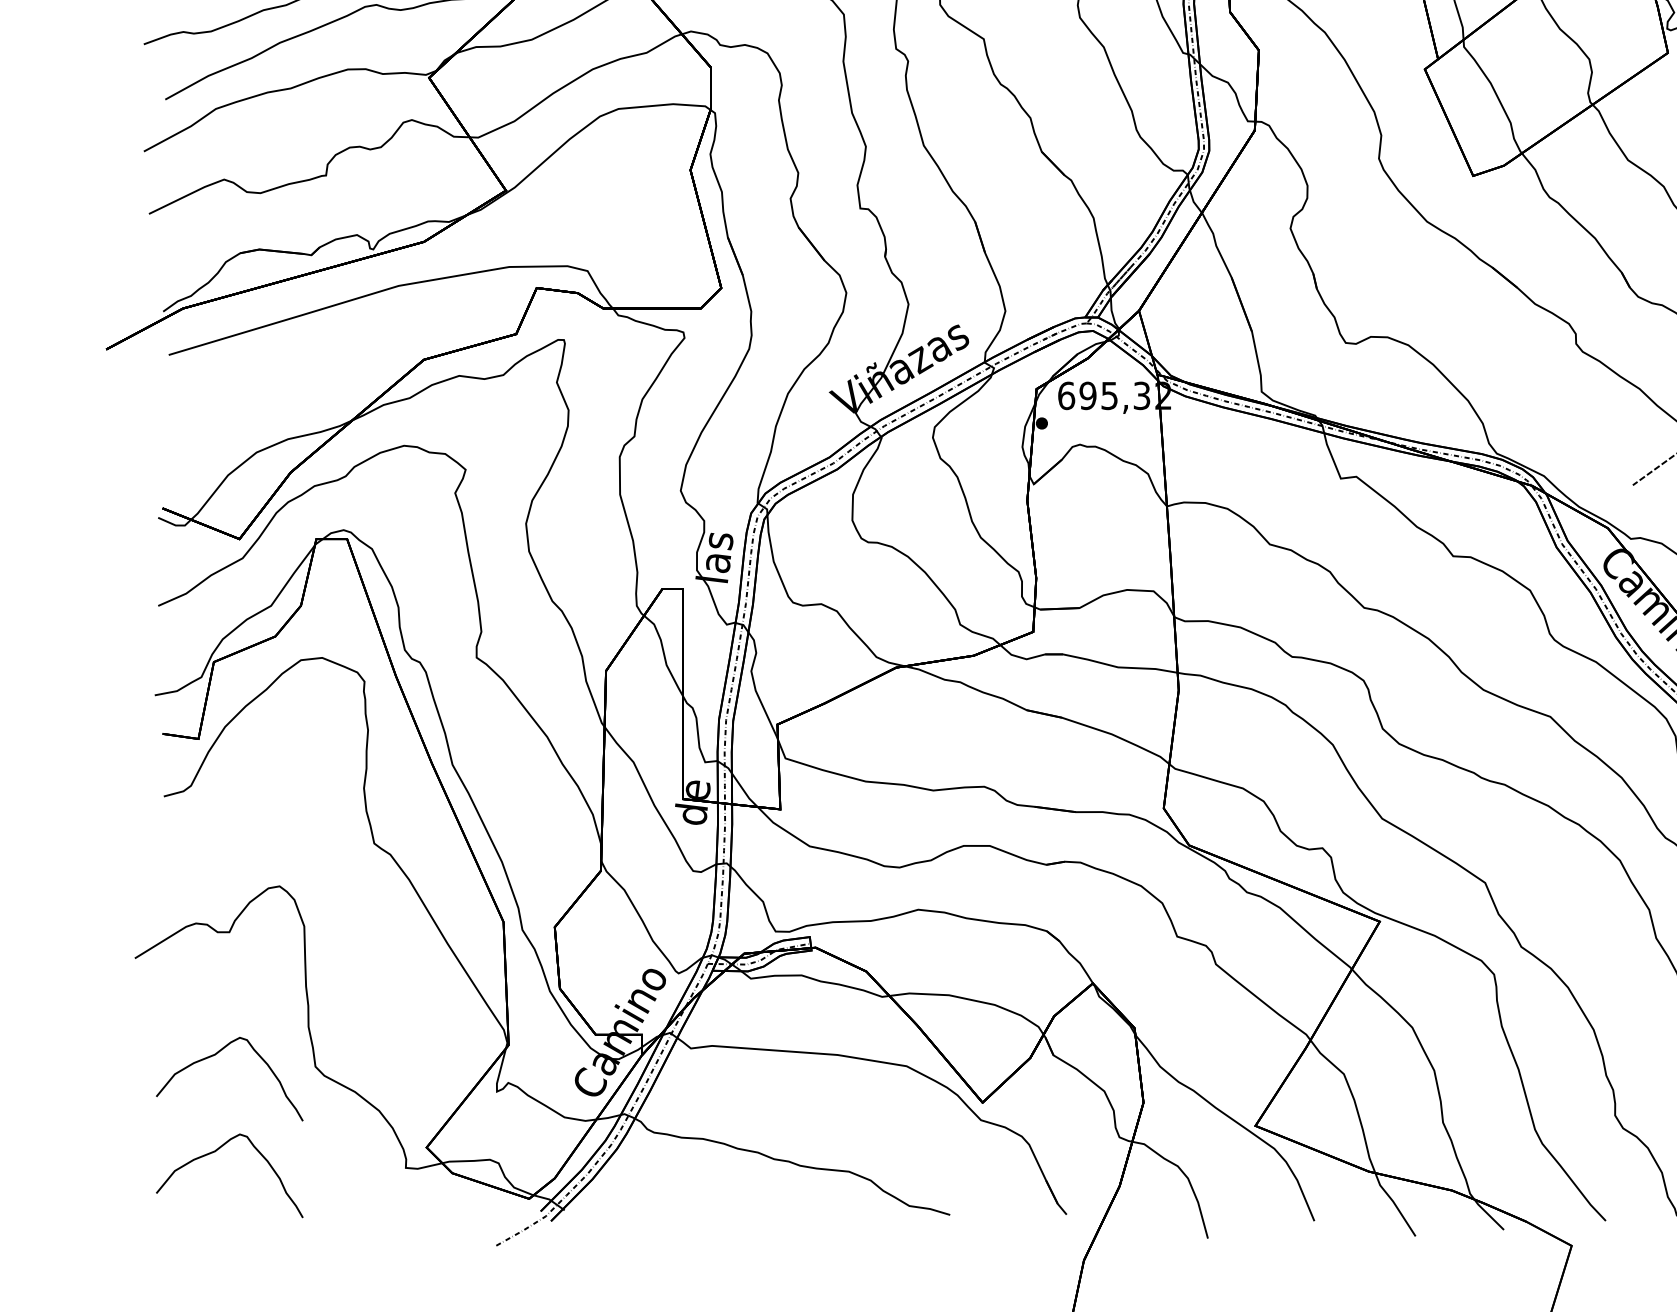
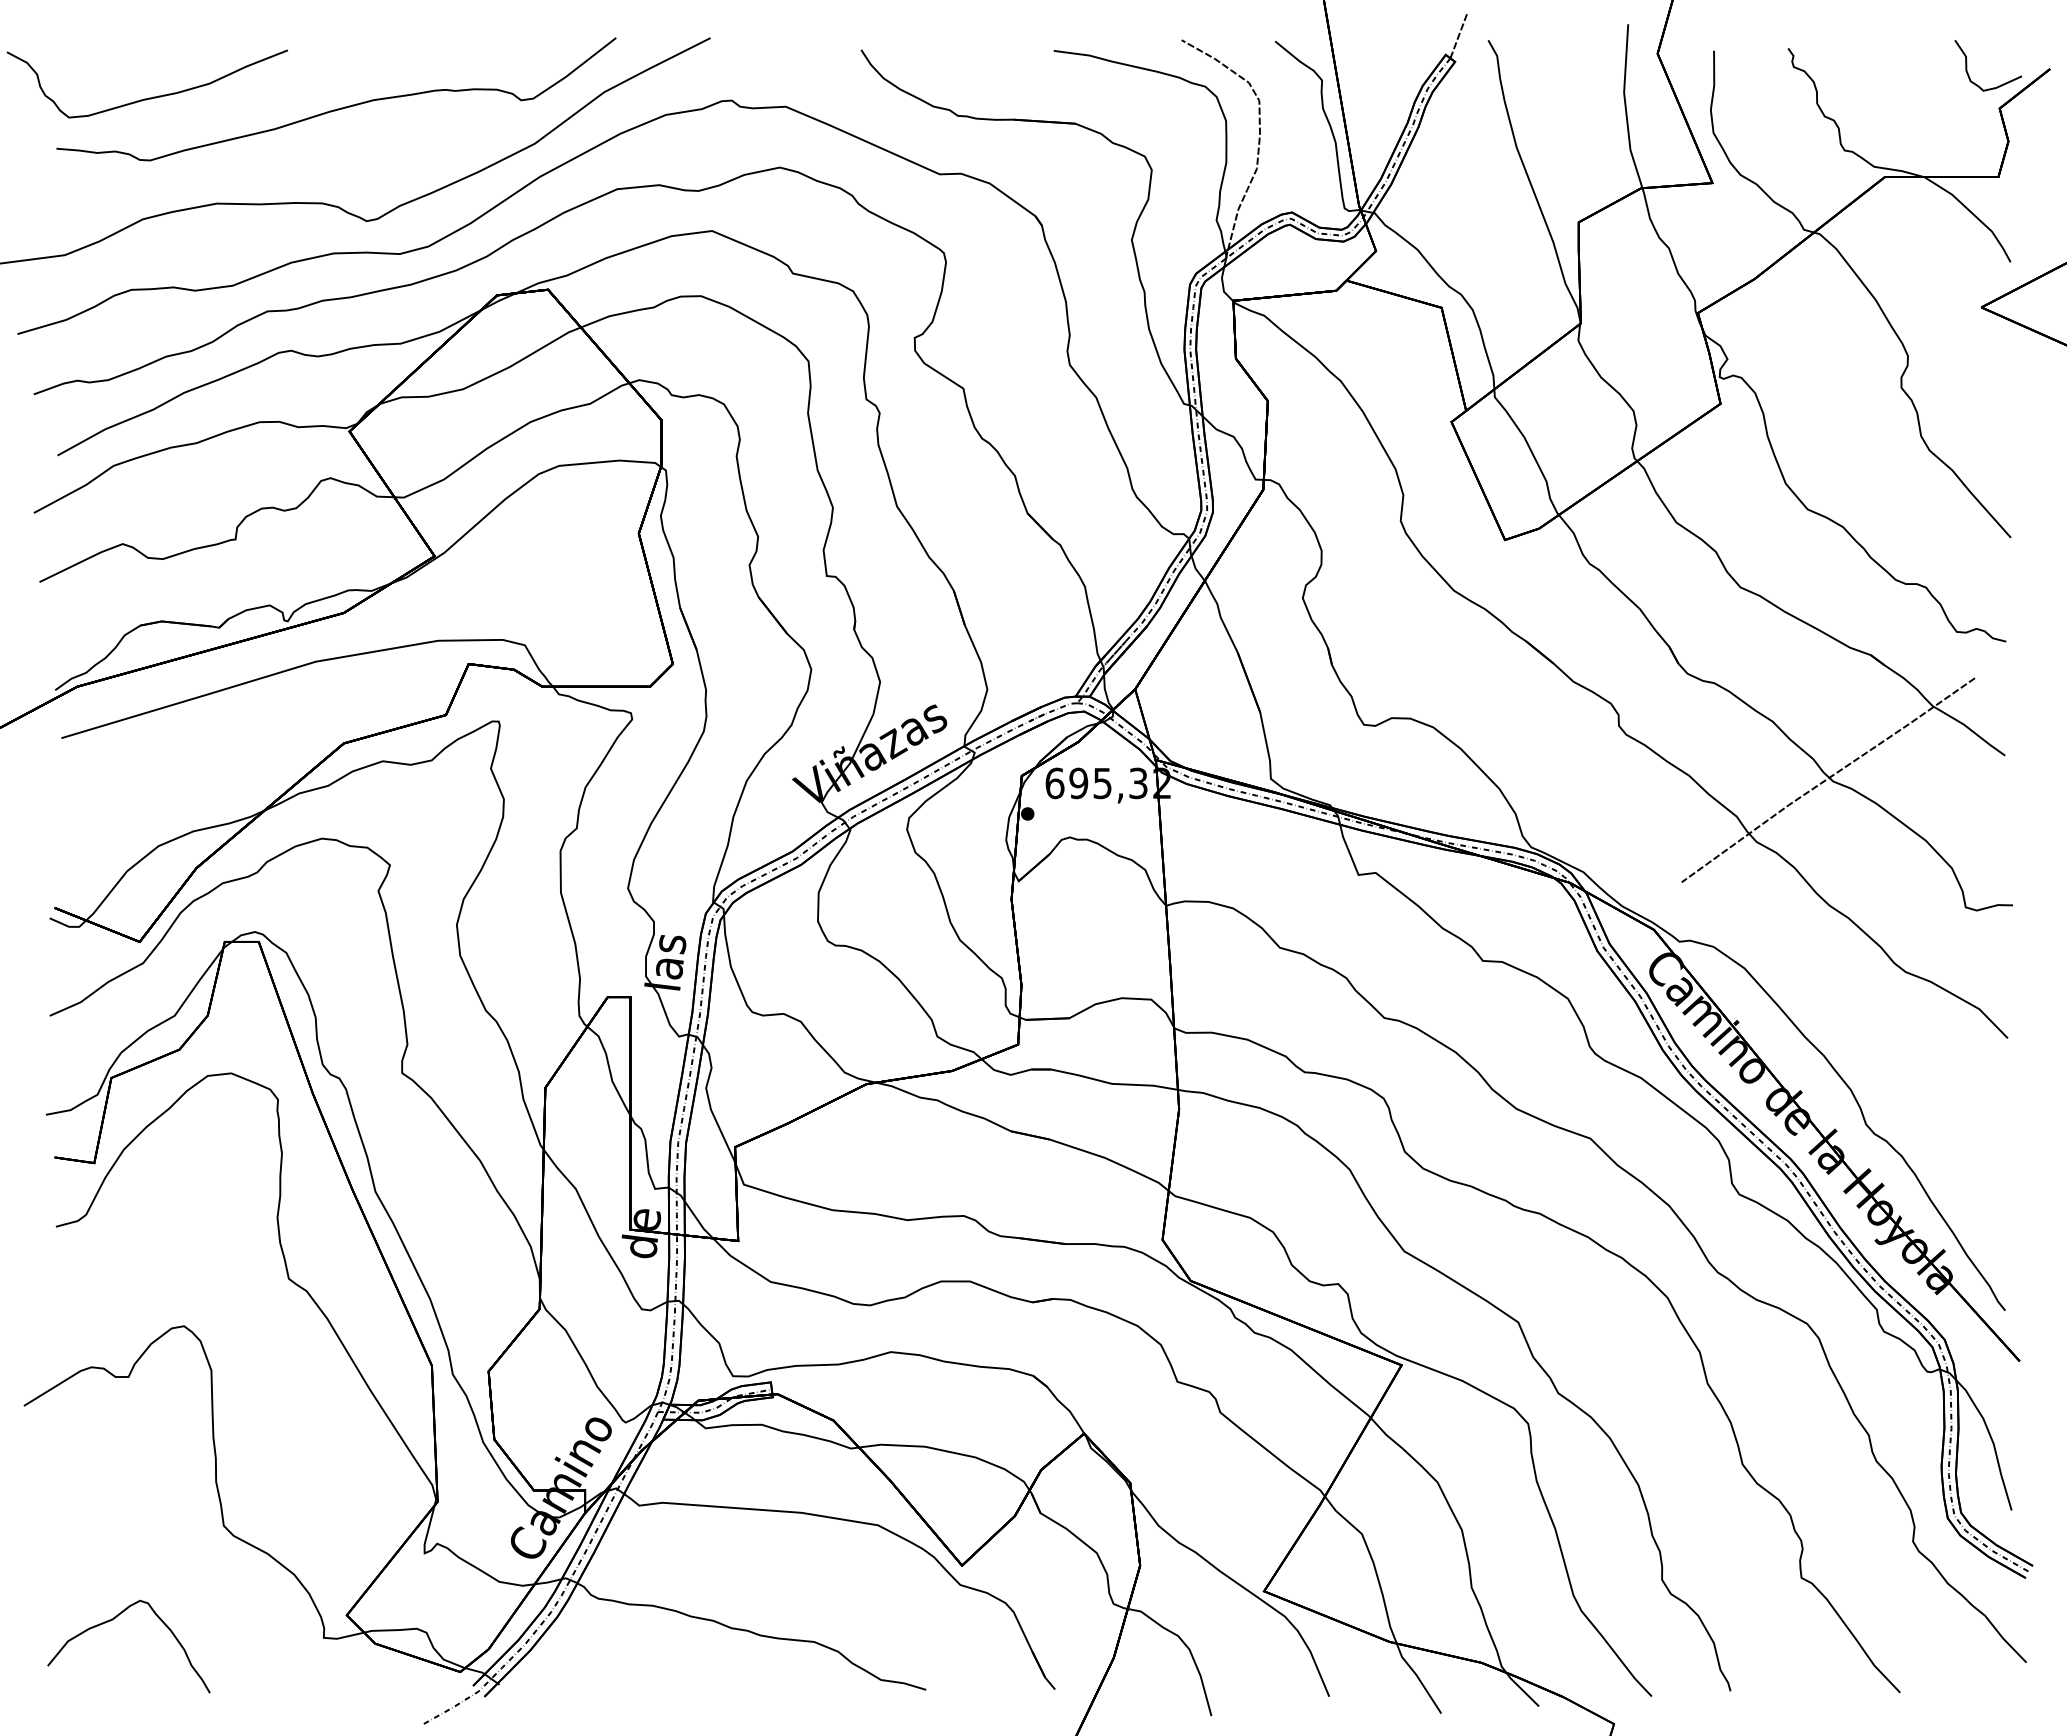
curve: (216, 1054) -> (114, 1512), removed

